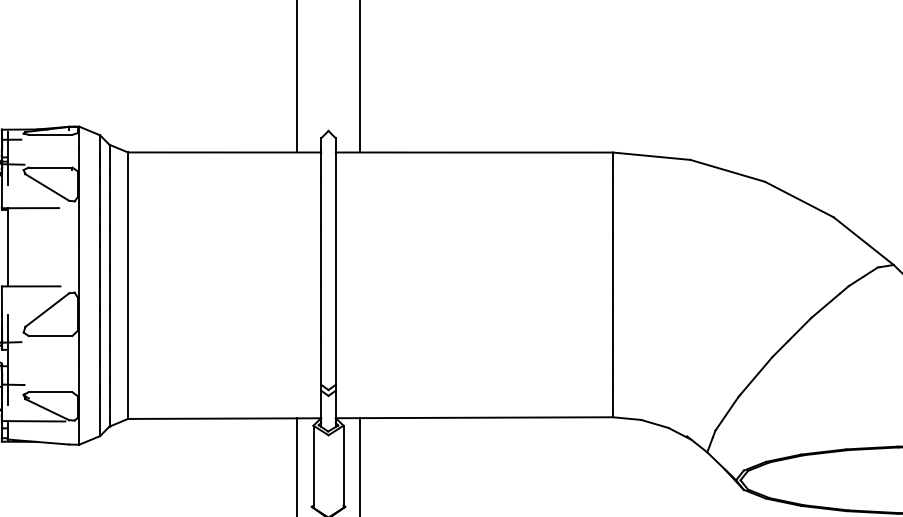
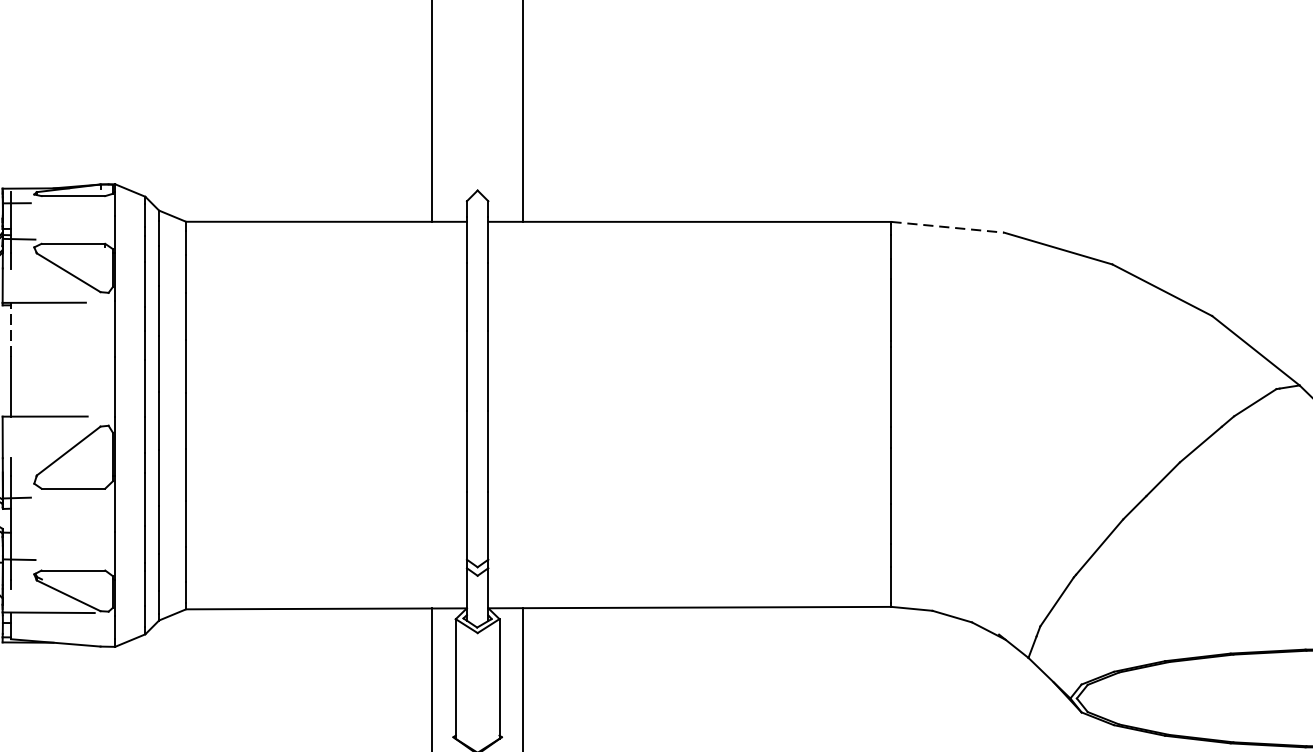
line: (651, 156) -> (947, 227), solid -> dashed
line: (7, 226) -> (10, 329), solid -> dashed

